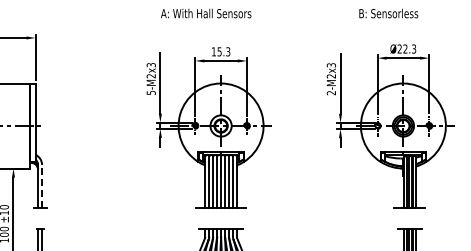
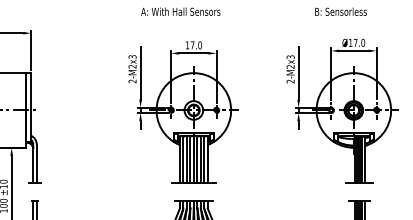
text: (406, 48) -> (356, 42), Ø22.3 -> Ø17.0
text: (223, 51) -> (195, 45), 15.3 -> 17.0
text: (150, 92) -> (131, 81), 5-M2x3 -> 2-M2x3
line: (42, 186) -> (37, 163), dashed -> solid

